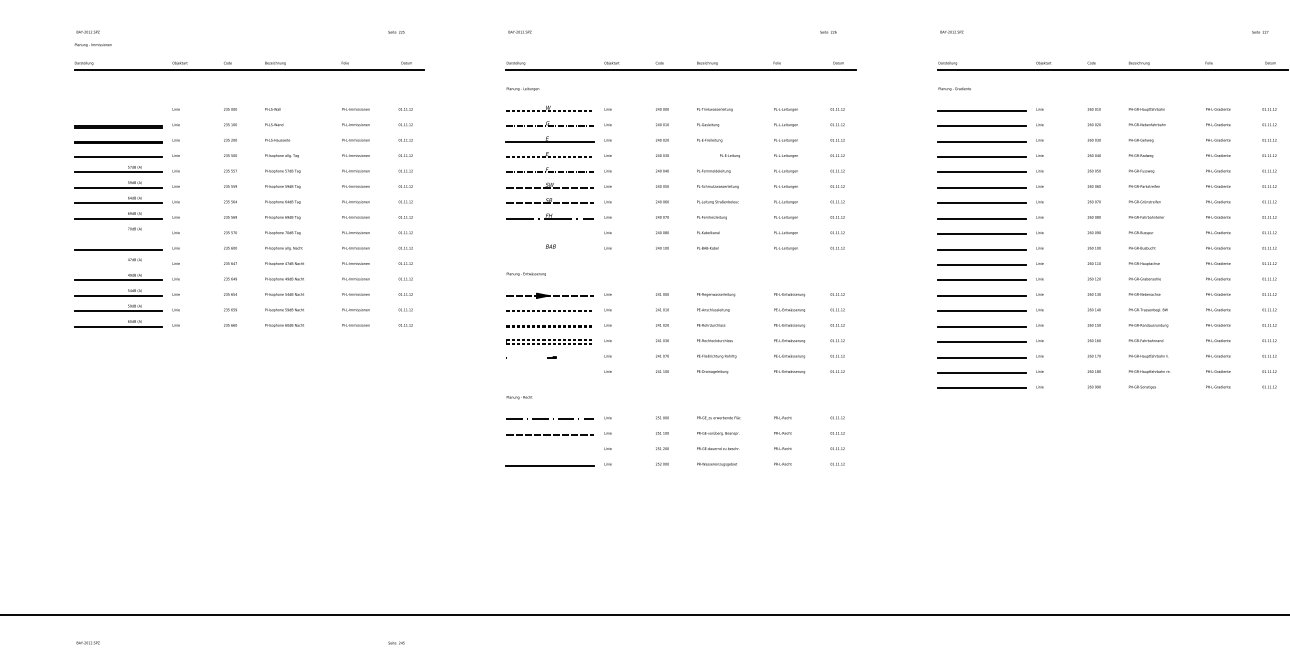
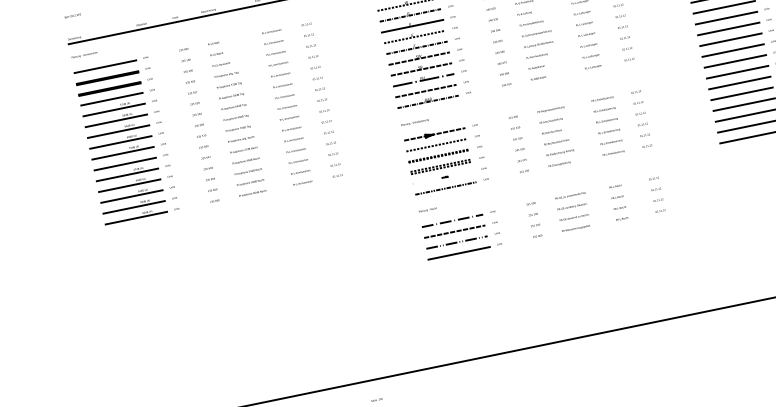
text: (92, 44) -> (84, 54), moved
line: (118, 110) -> (105, 66), added
text: (729, 155) -> (524, 13), moved
line: (117, 234) -> (122, 153), added
line: (549, 234) -> (425, 91), added
line: (549, 249) -> (427, 101), added
line: (117, 264) -> (126, 174), added
line: (549, 372) -> (445, 188), added
line: (549, 449) -> (456, 242), added

